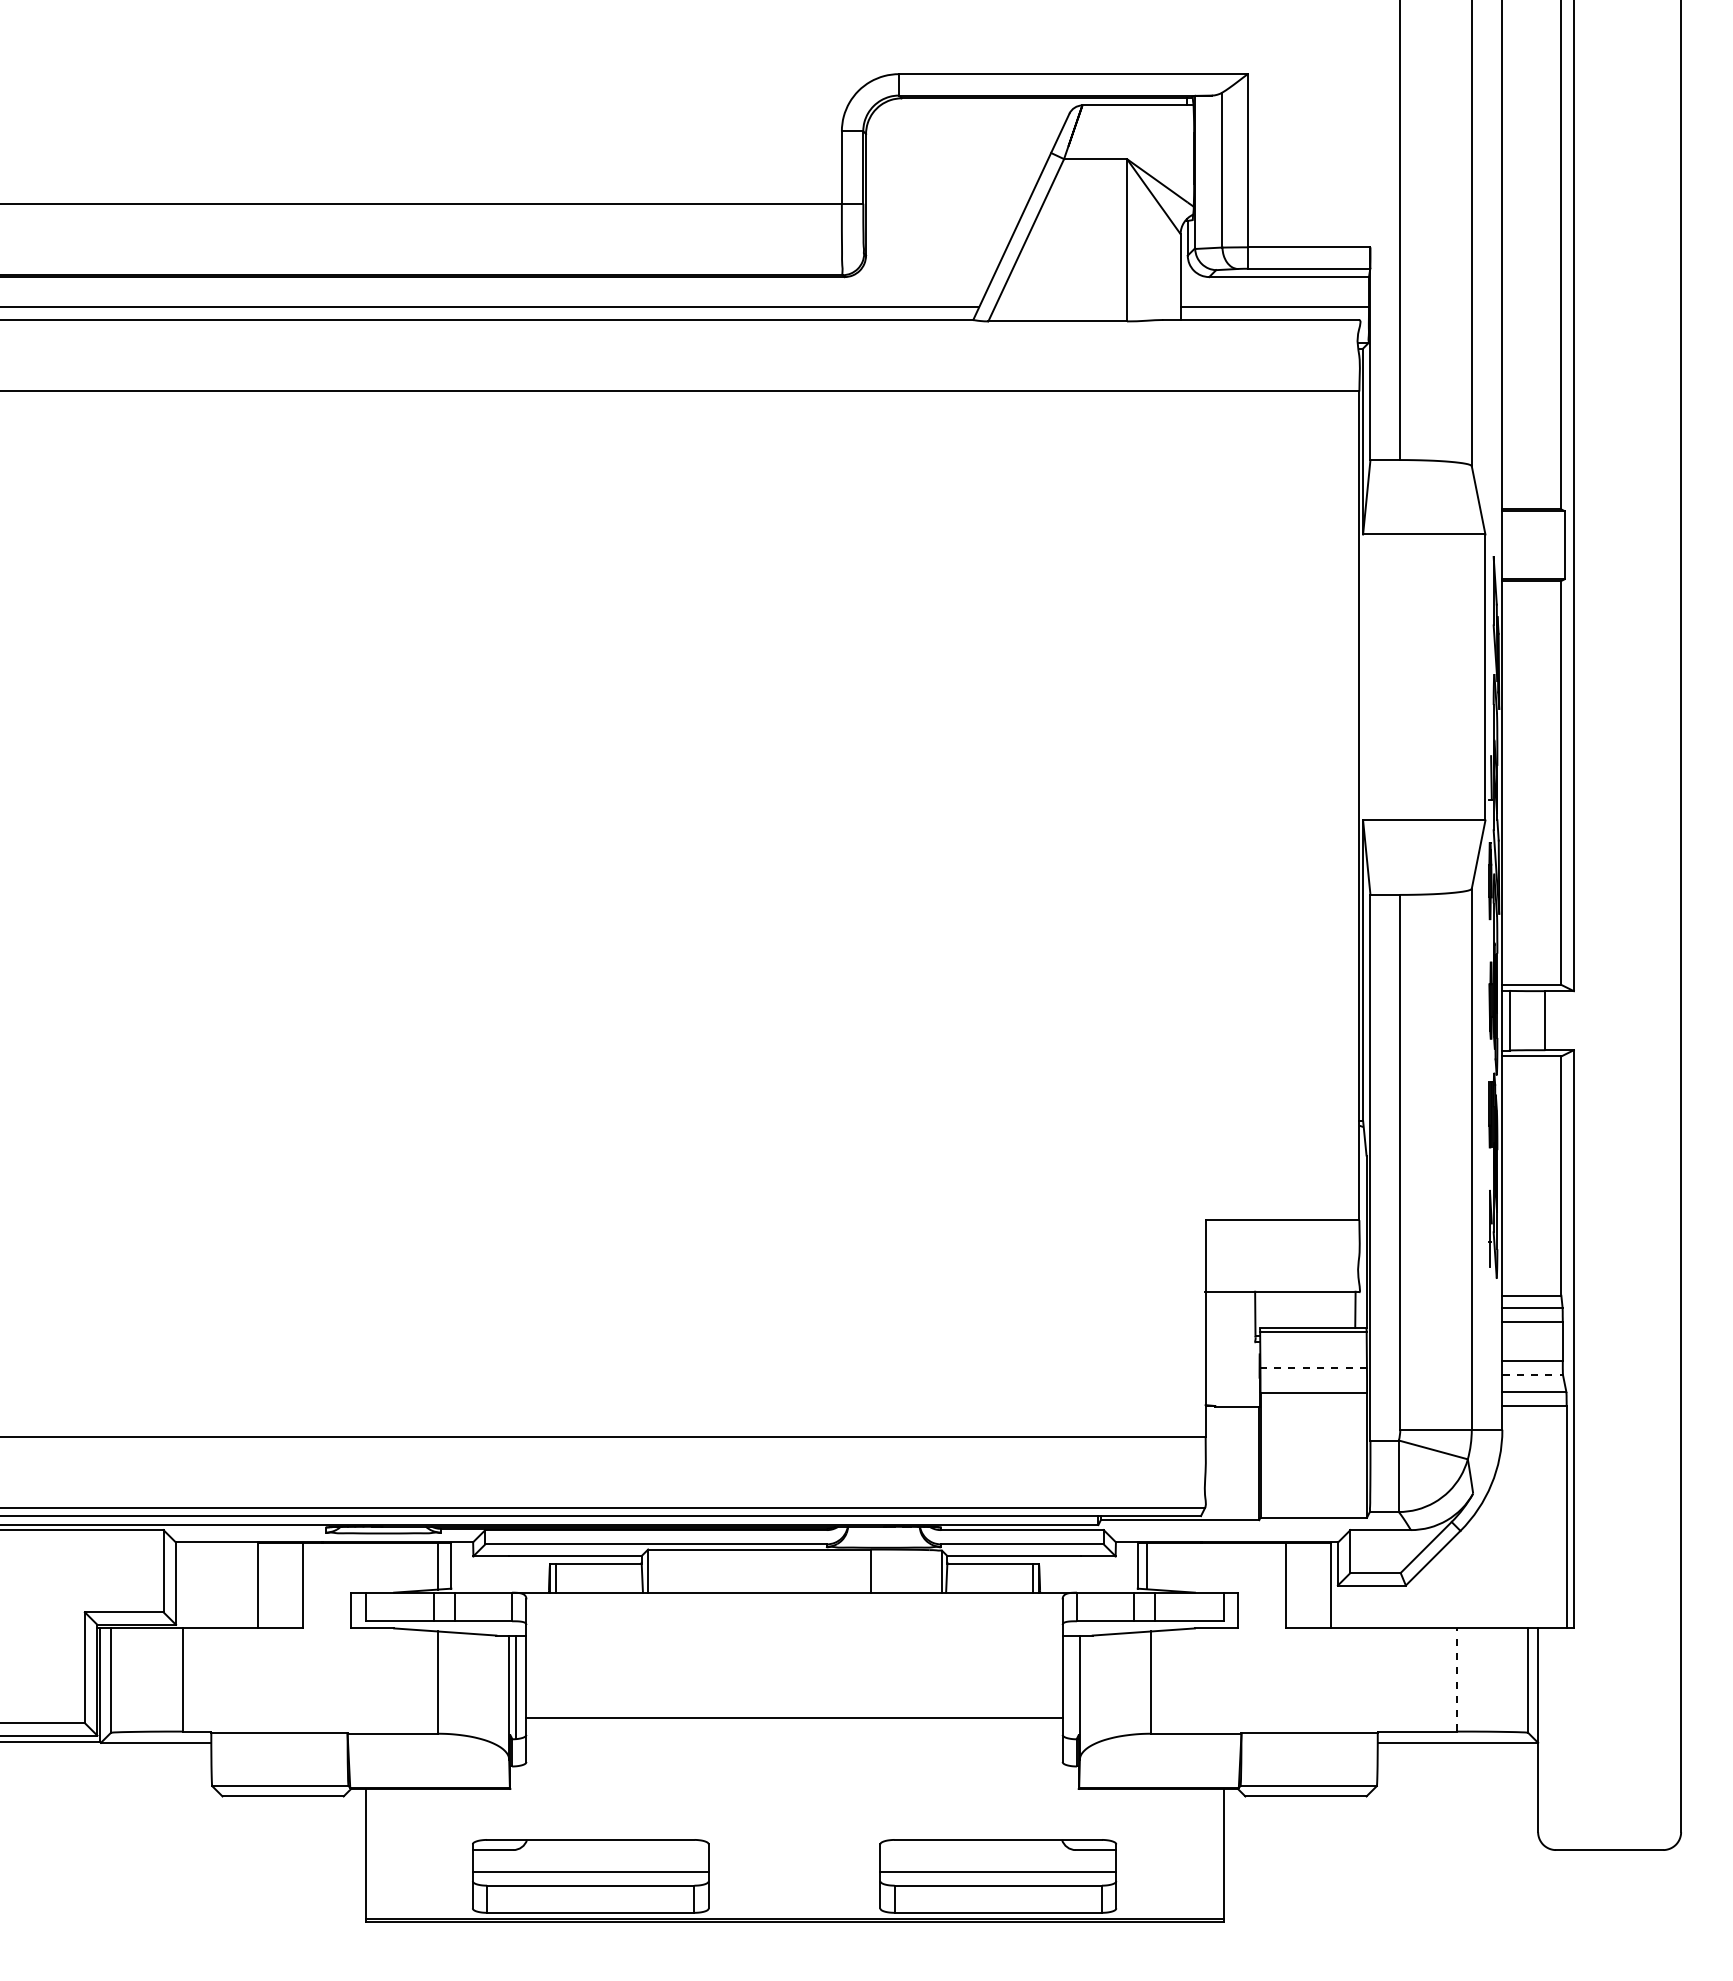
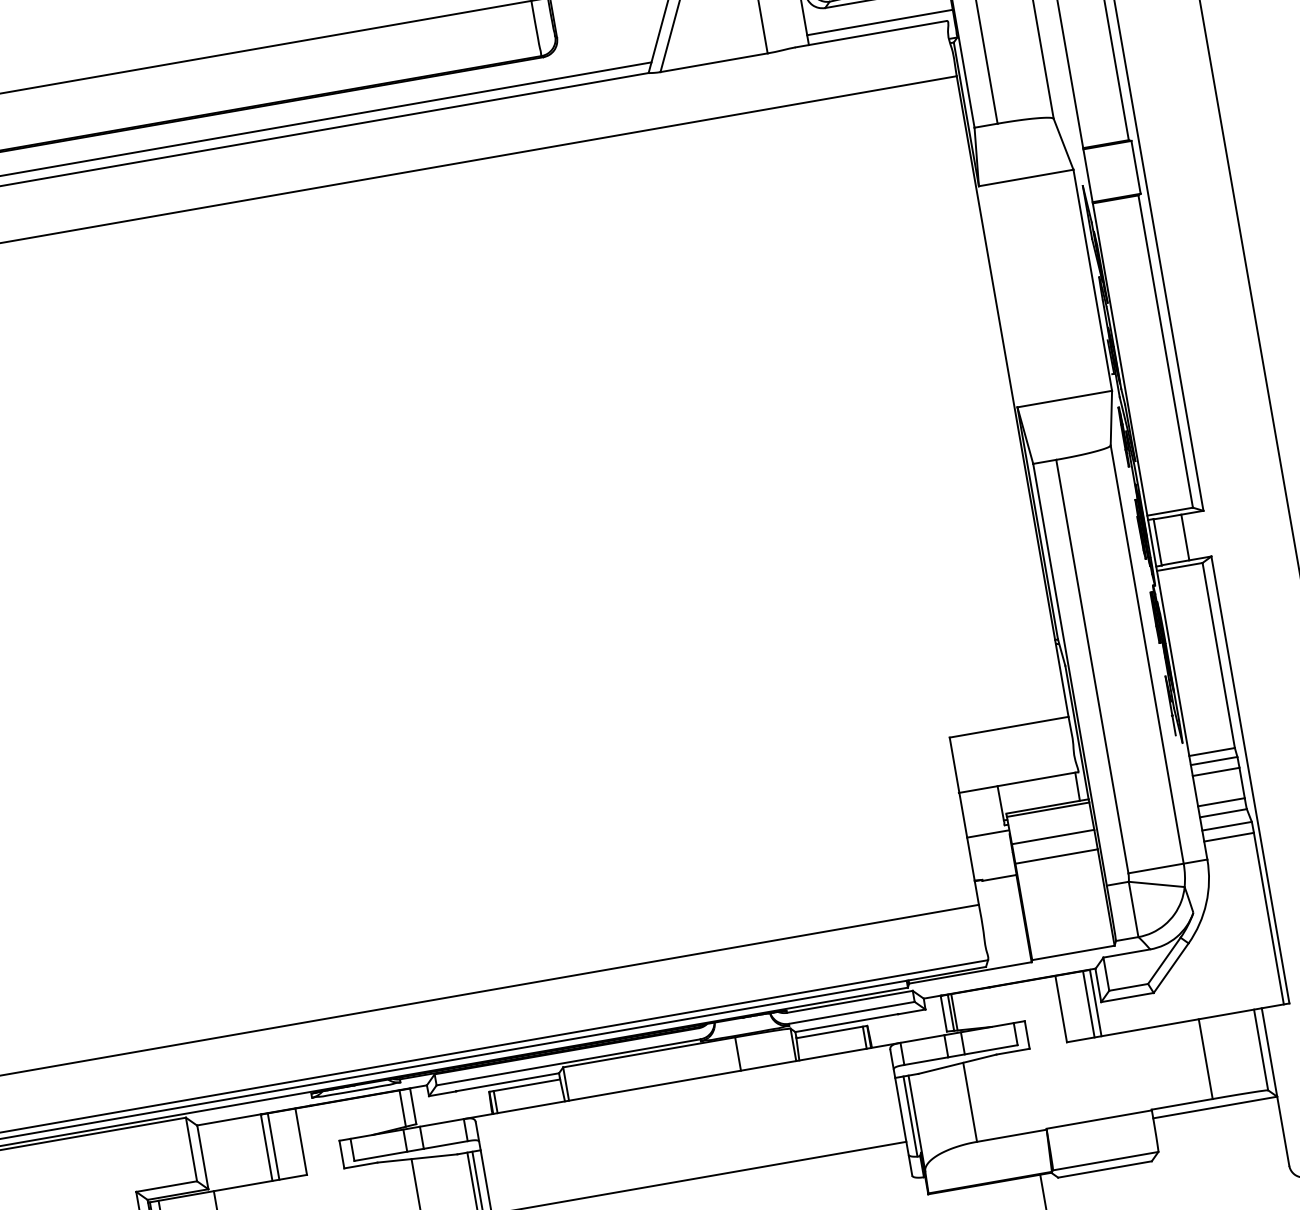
line: (1232, 1349) -> (987, 833), added
line: (1313, 1367) -> (1052, 836), dashed -> solid
line: (1533, 1375) -> (1224, 813), dashed -> solid
line: (1151, 1565) -> (954, 1011), added
line: (267, 1585) -> (273, 1146), added
line: (1321, 1585) -> (1088, 1004), added
line: (1456, 1680) -> (1205, 1059), dashed -> solid
line: (1073, 1687) -> (910, 1116), added

